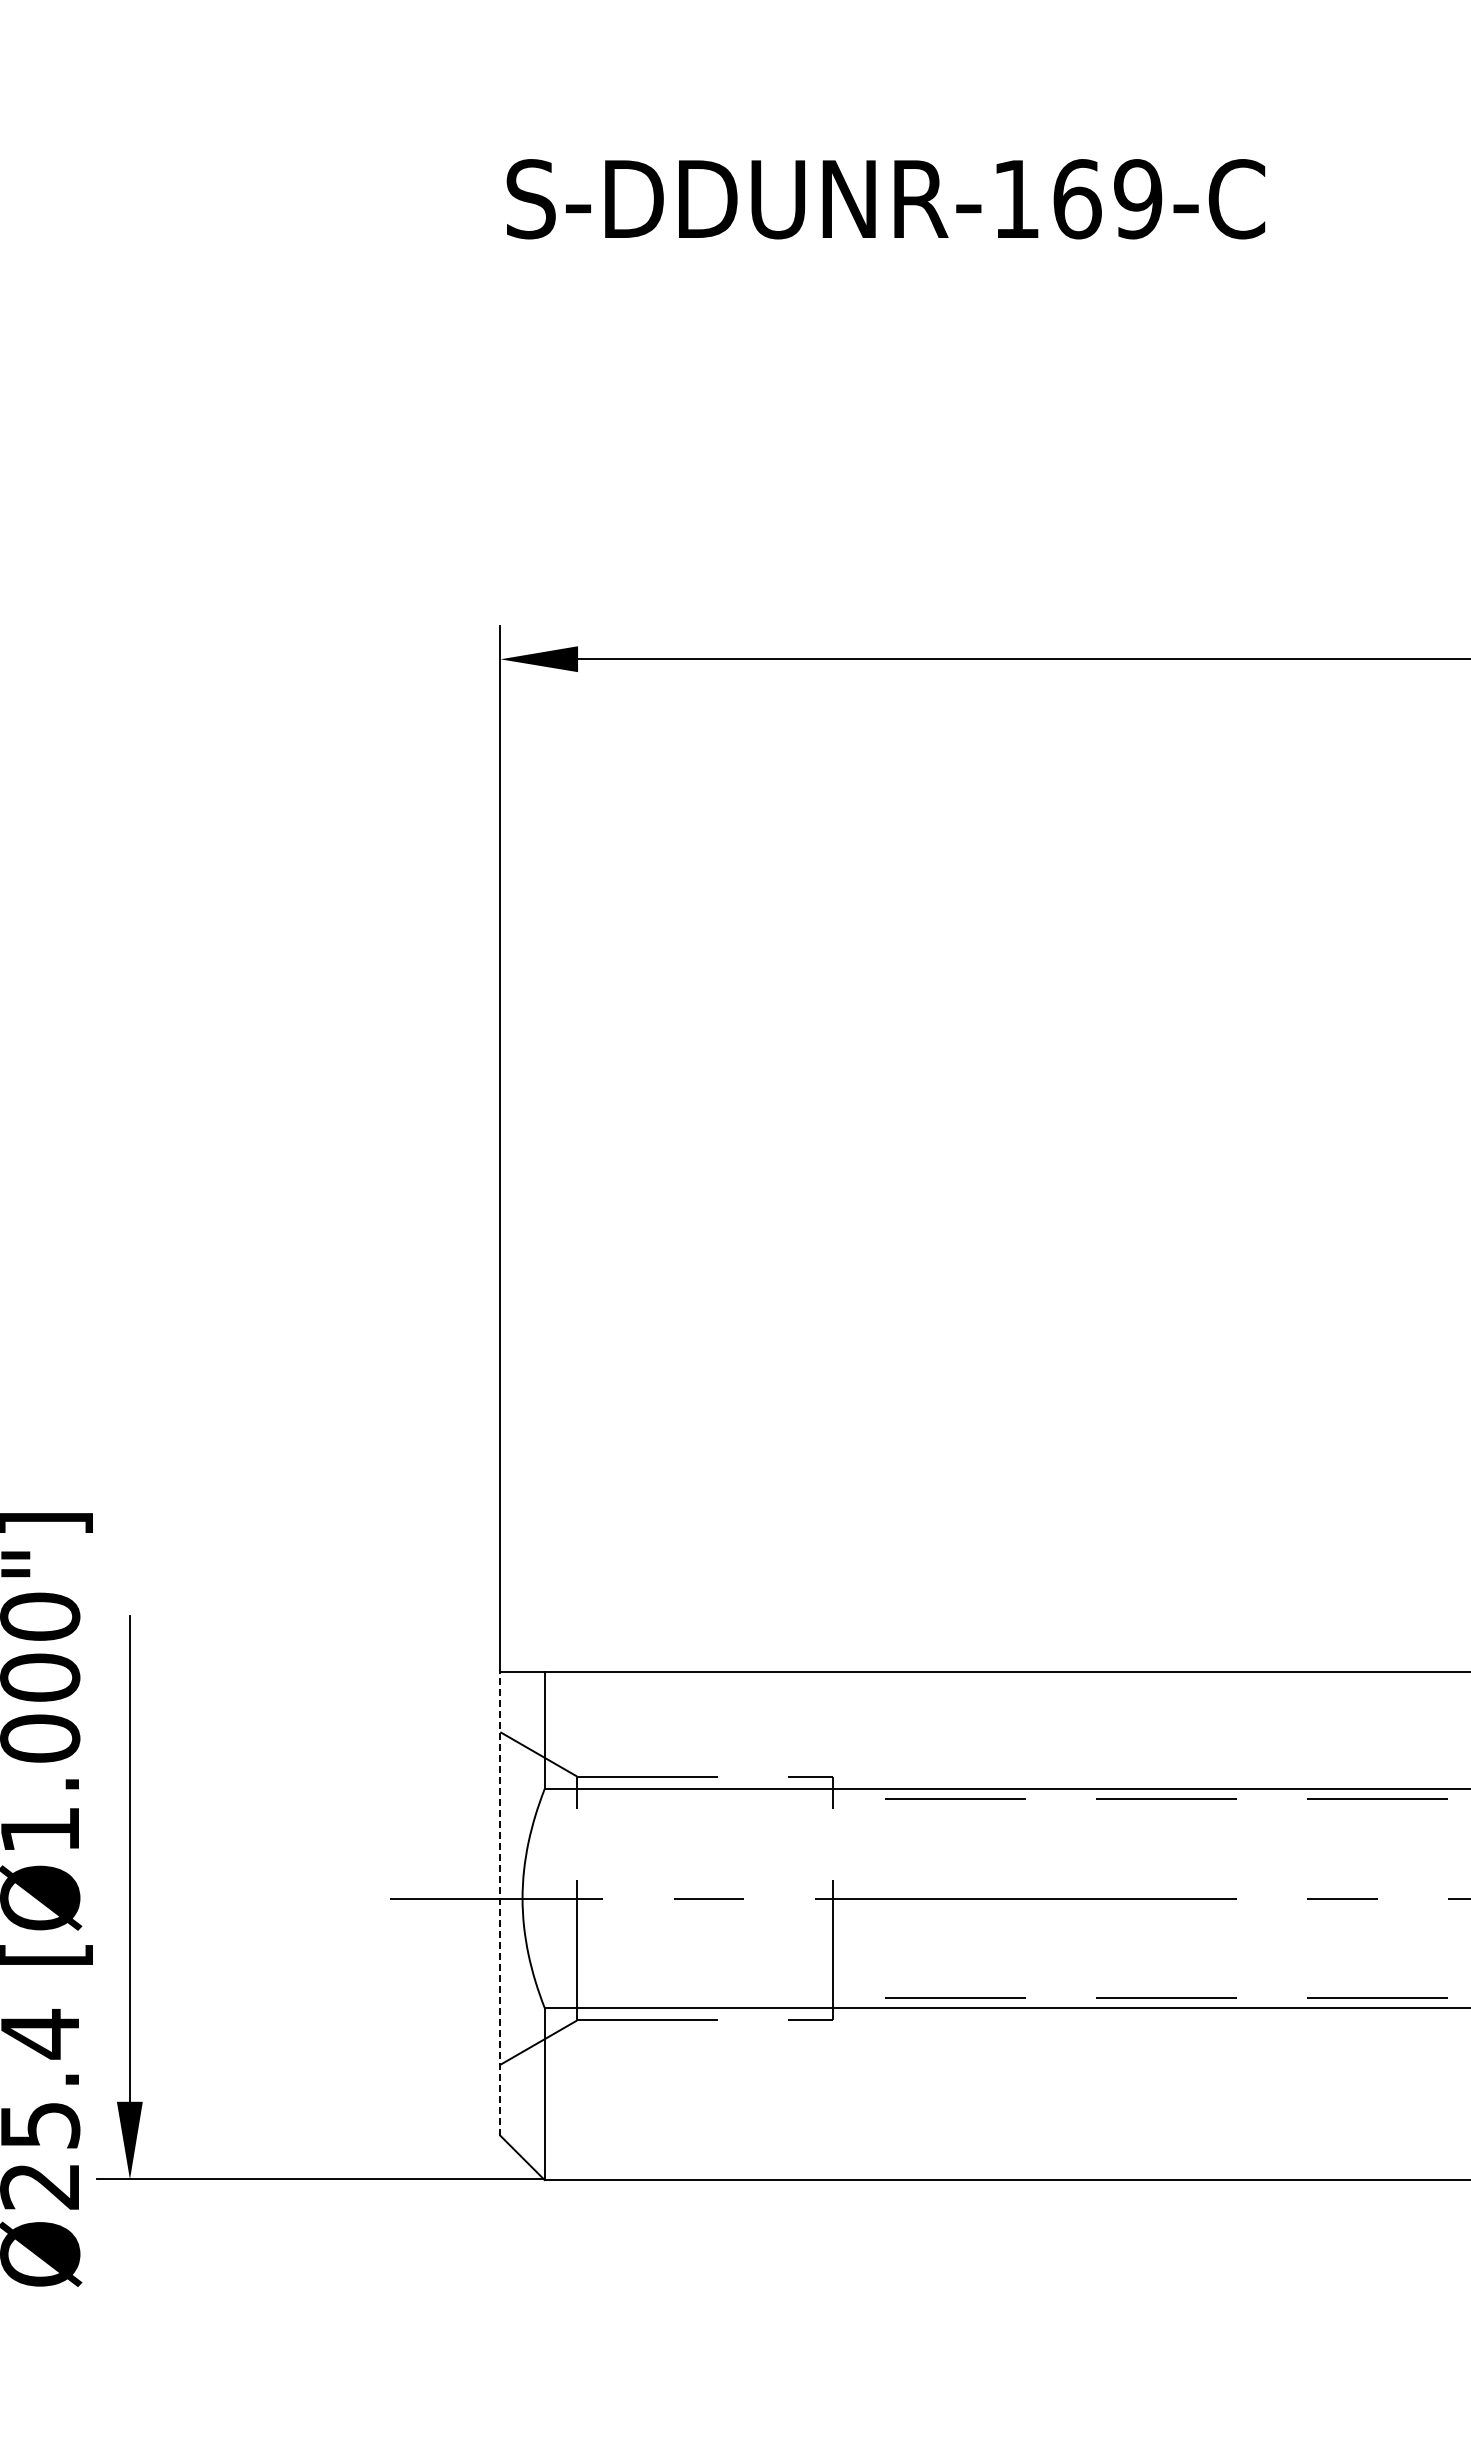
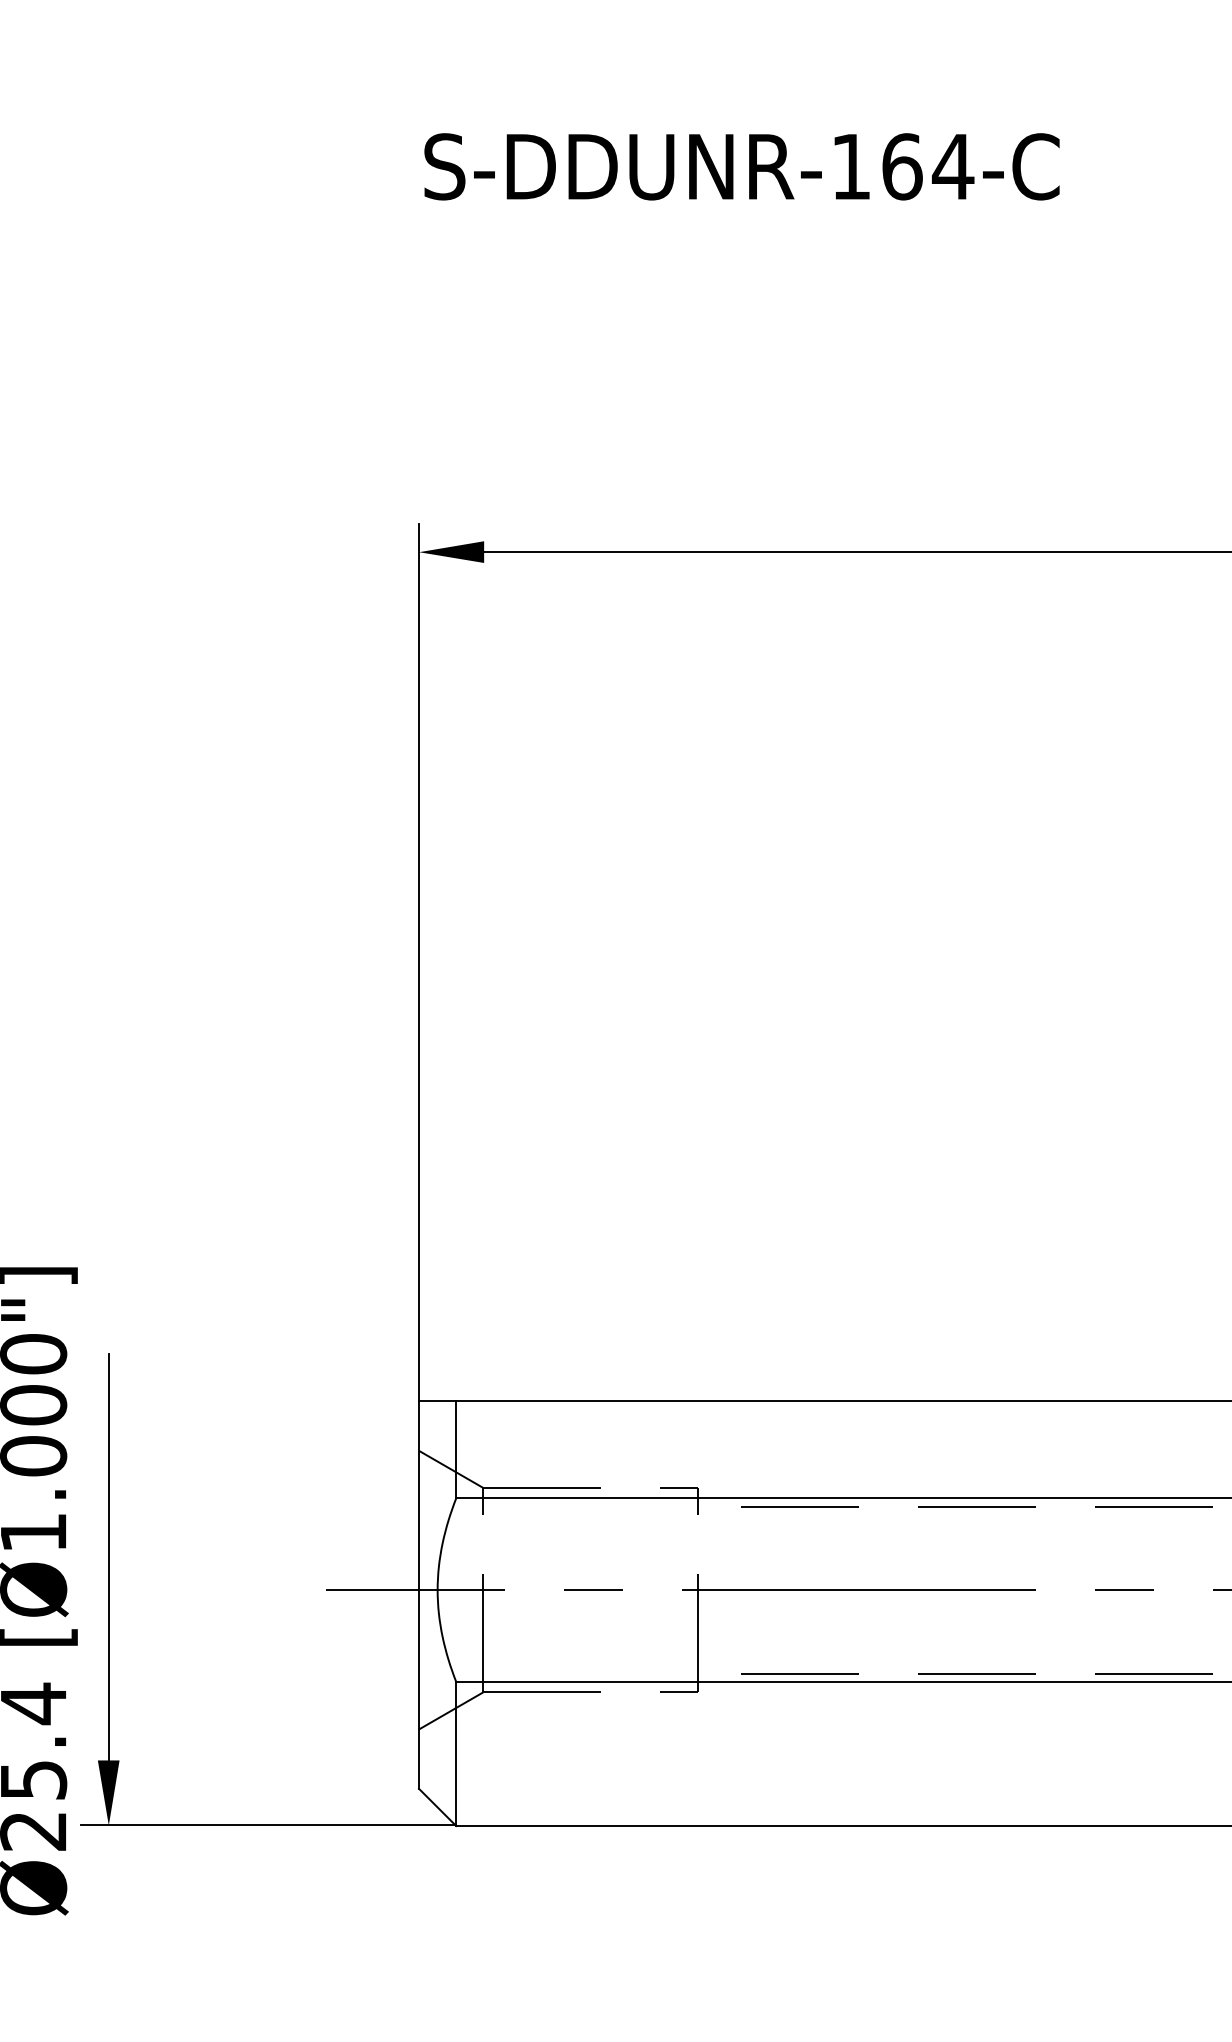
text: (1137, 199) -> (952, 167), S-DDUNR-169-C -> S-DDUNR-164-C
line: (500, 1904) -> (419, 1595), dashed -> solid

